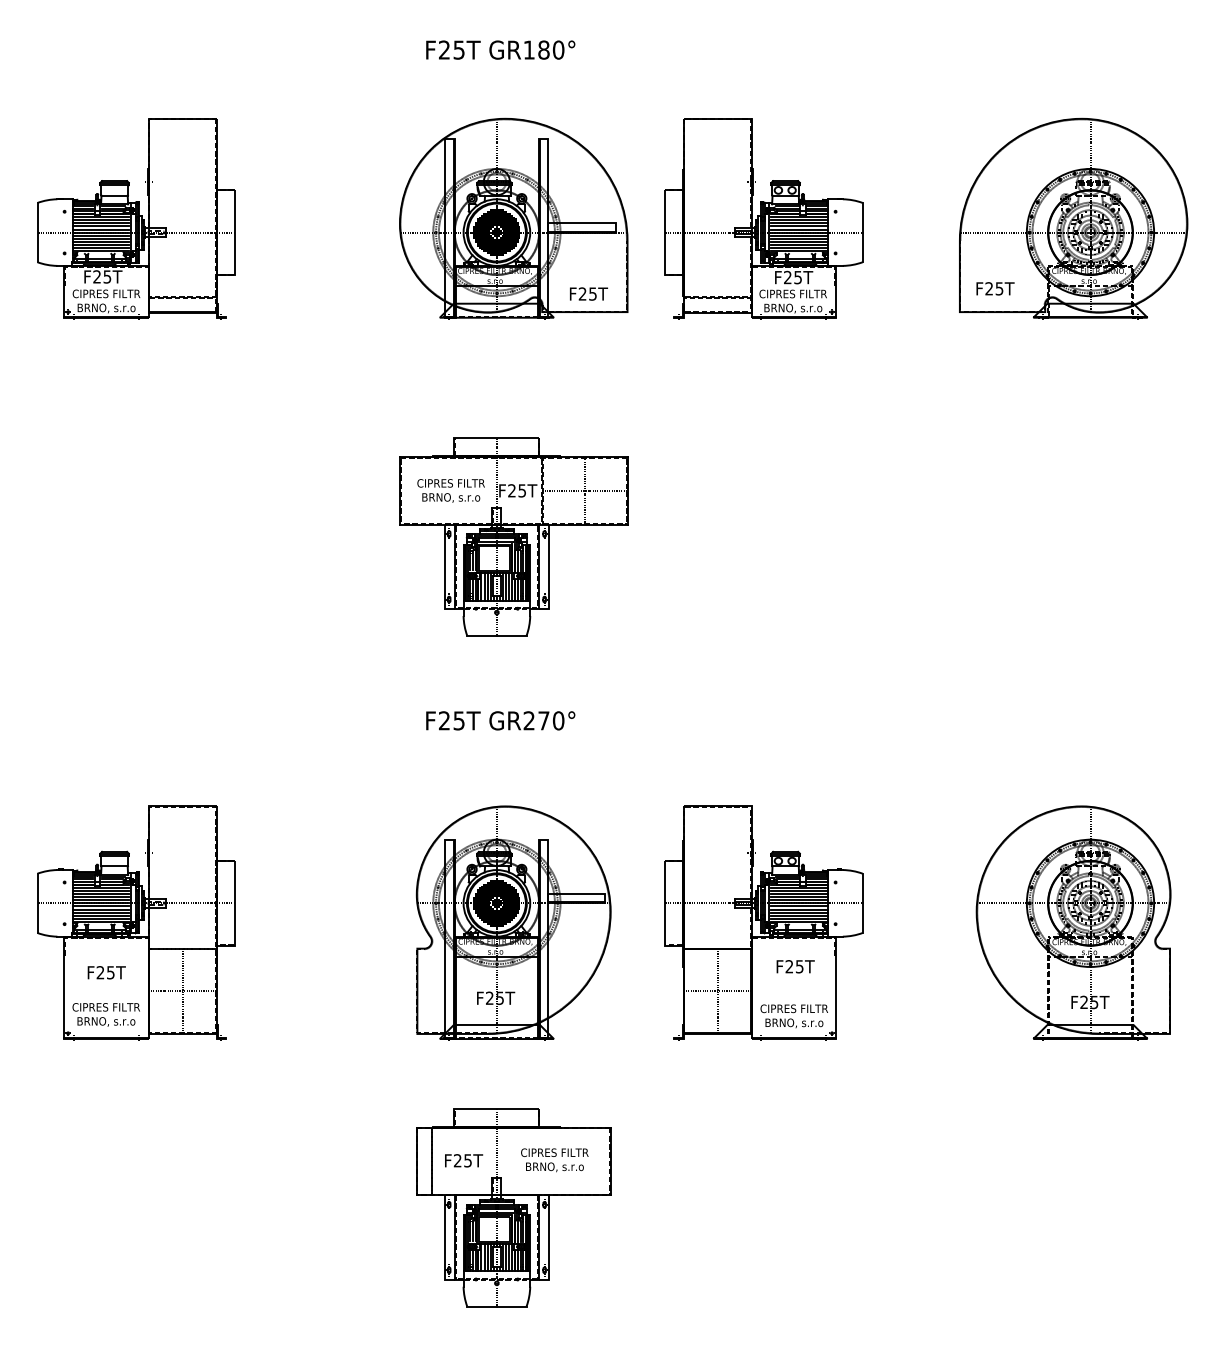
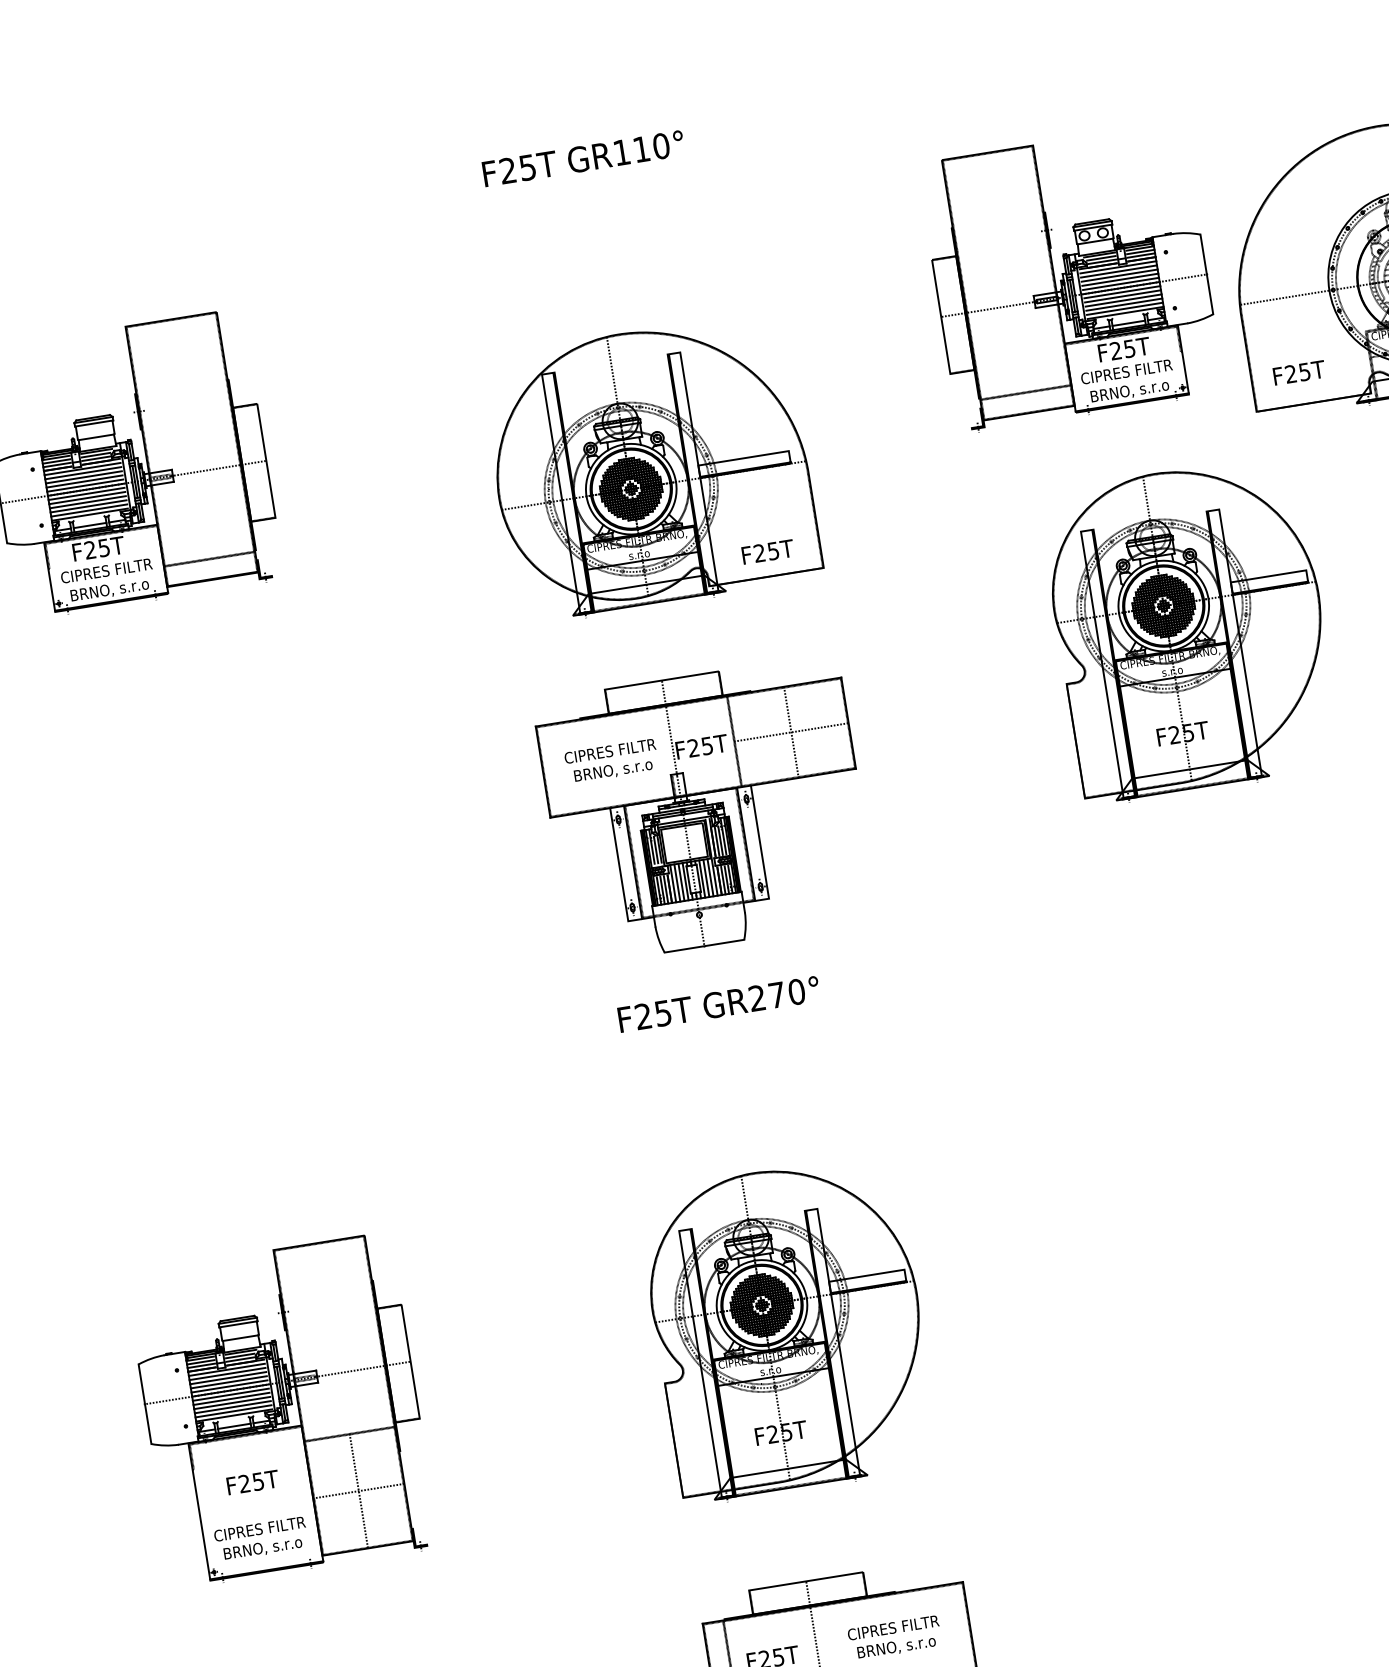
text: (543, 49) -> (640, 148), GR180° -> GR110°
part: (513, 218) -> (650, 466), moved
part: (763, 218) -> (1070, 276), moved
part: (886, 461) -> (1190, 628), added
text: (500, 720) -> (718, 1004), moved
part: (763, 922) -> (1124, 1273), removed

